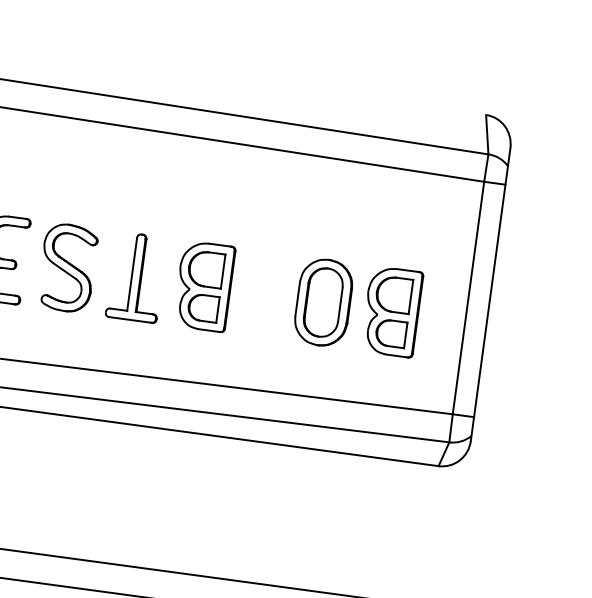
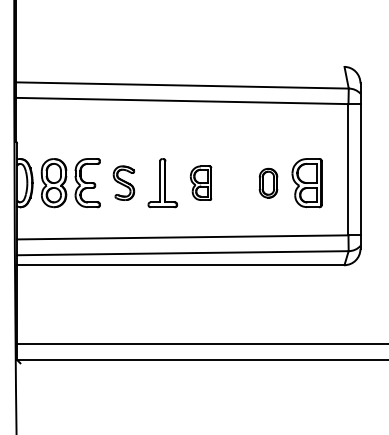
part: (66, 268) -> (123, 183), size x0.7
part: (203, 286) -> (200, 183), size x0.7
part: (323, 303) -> (268, 183), size x0.6

